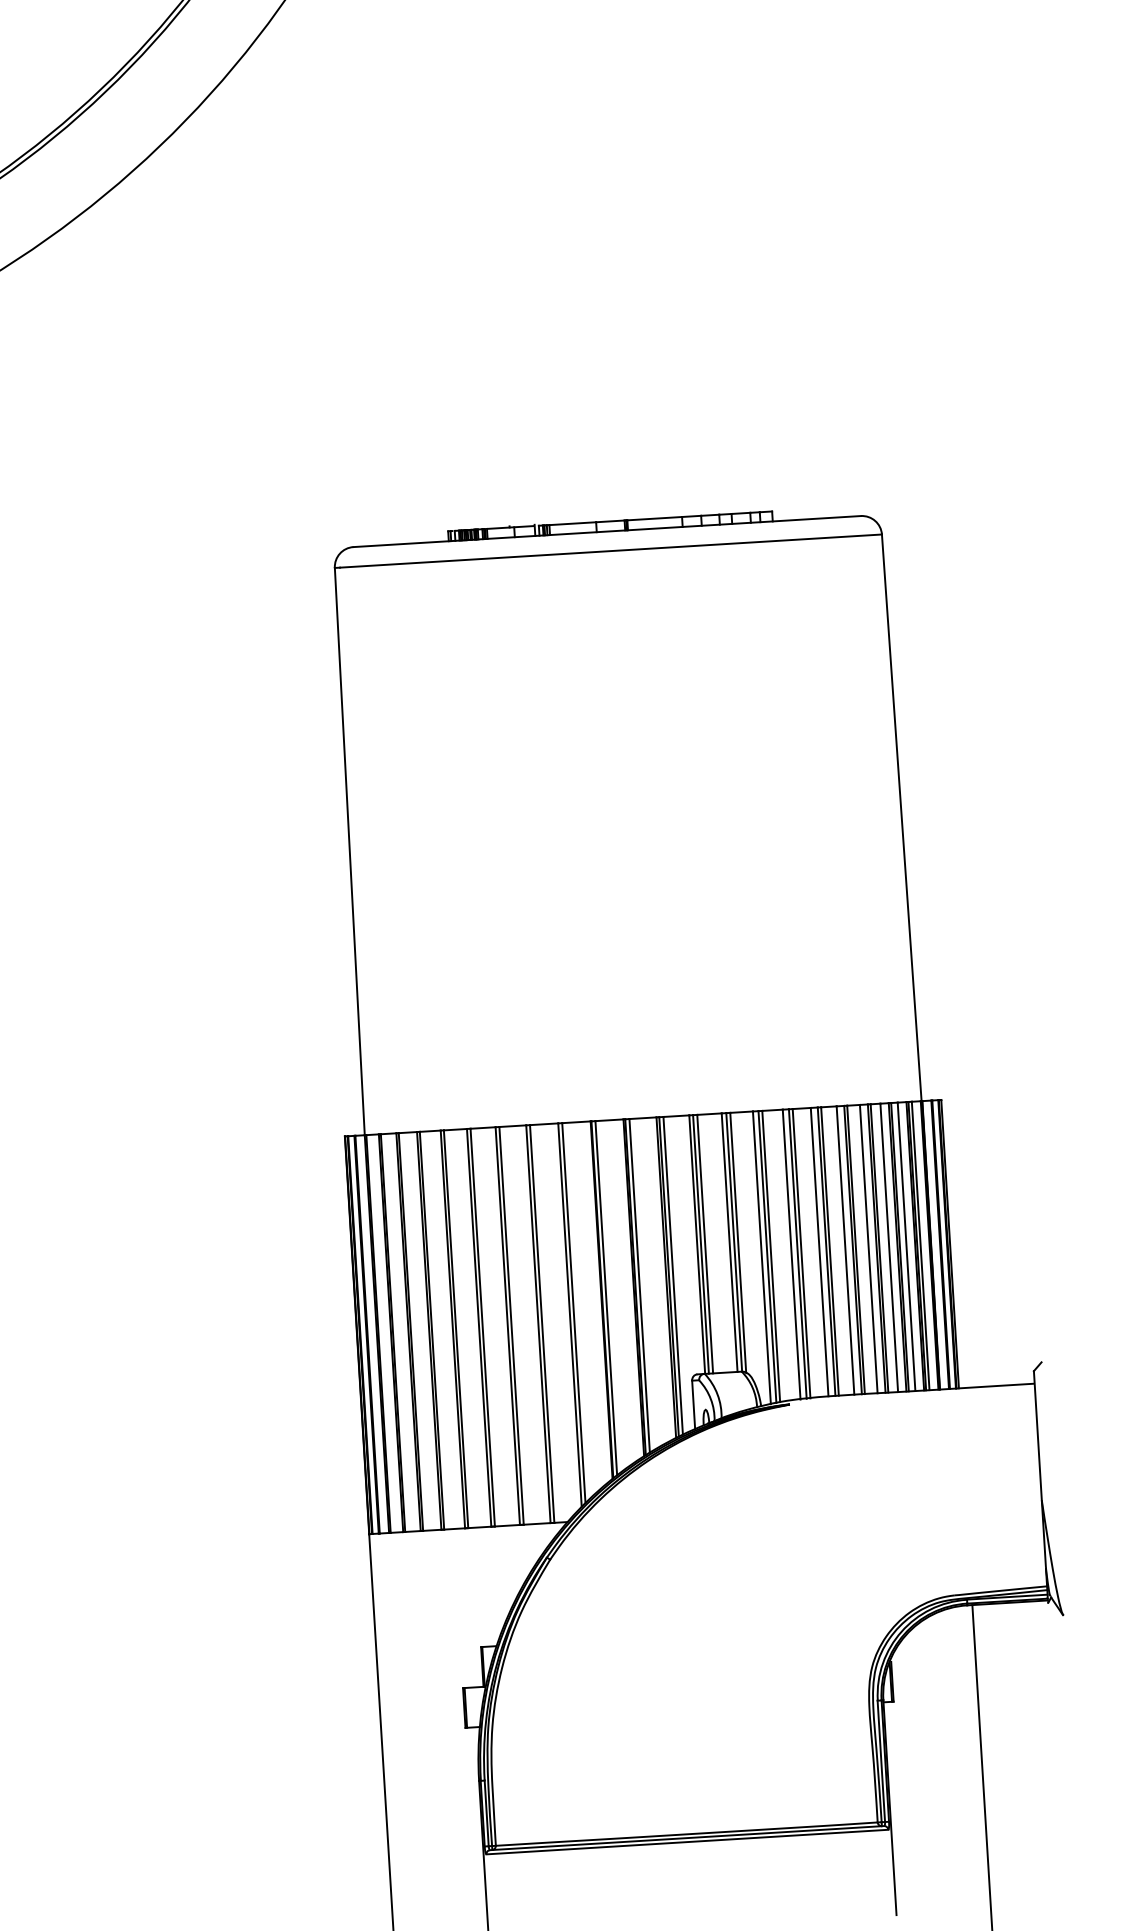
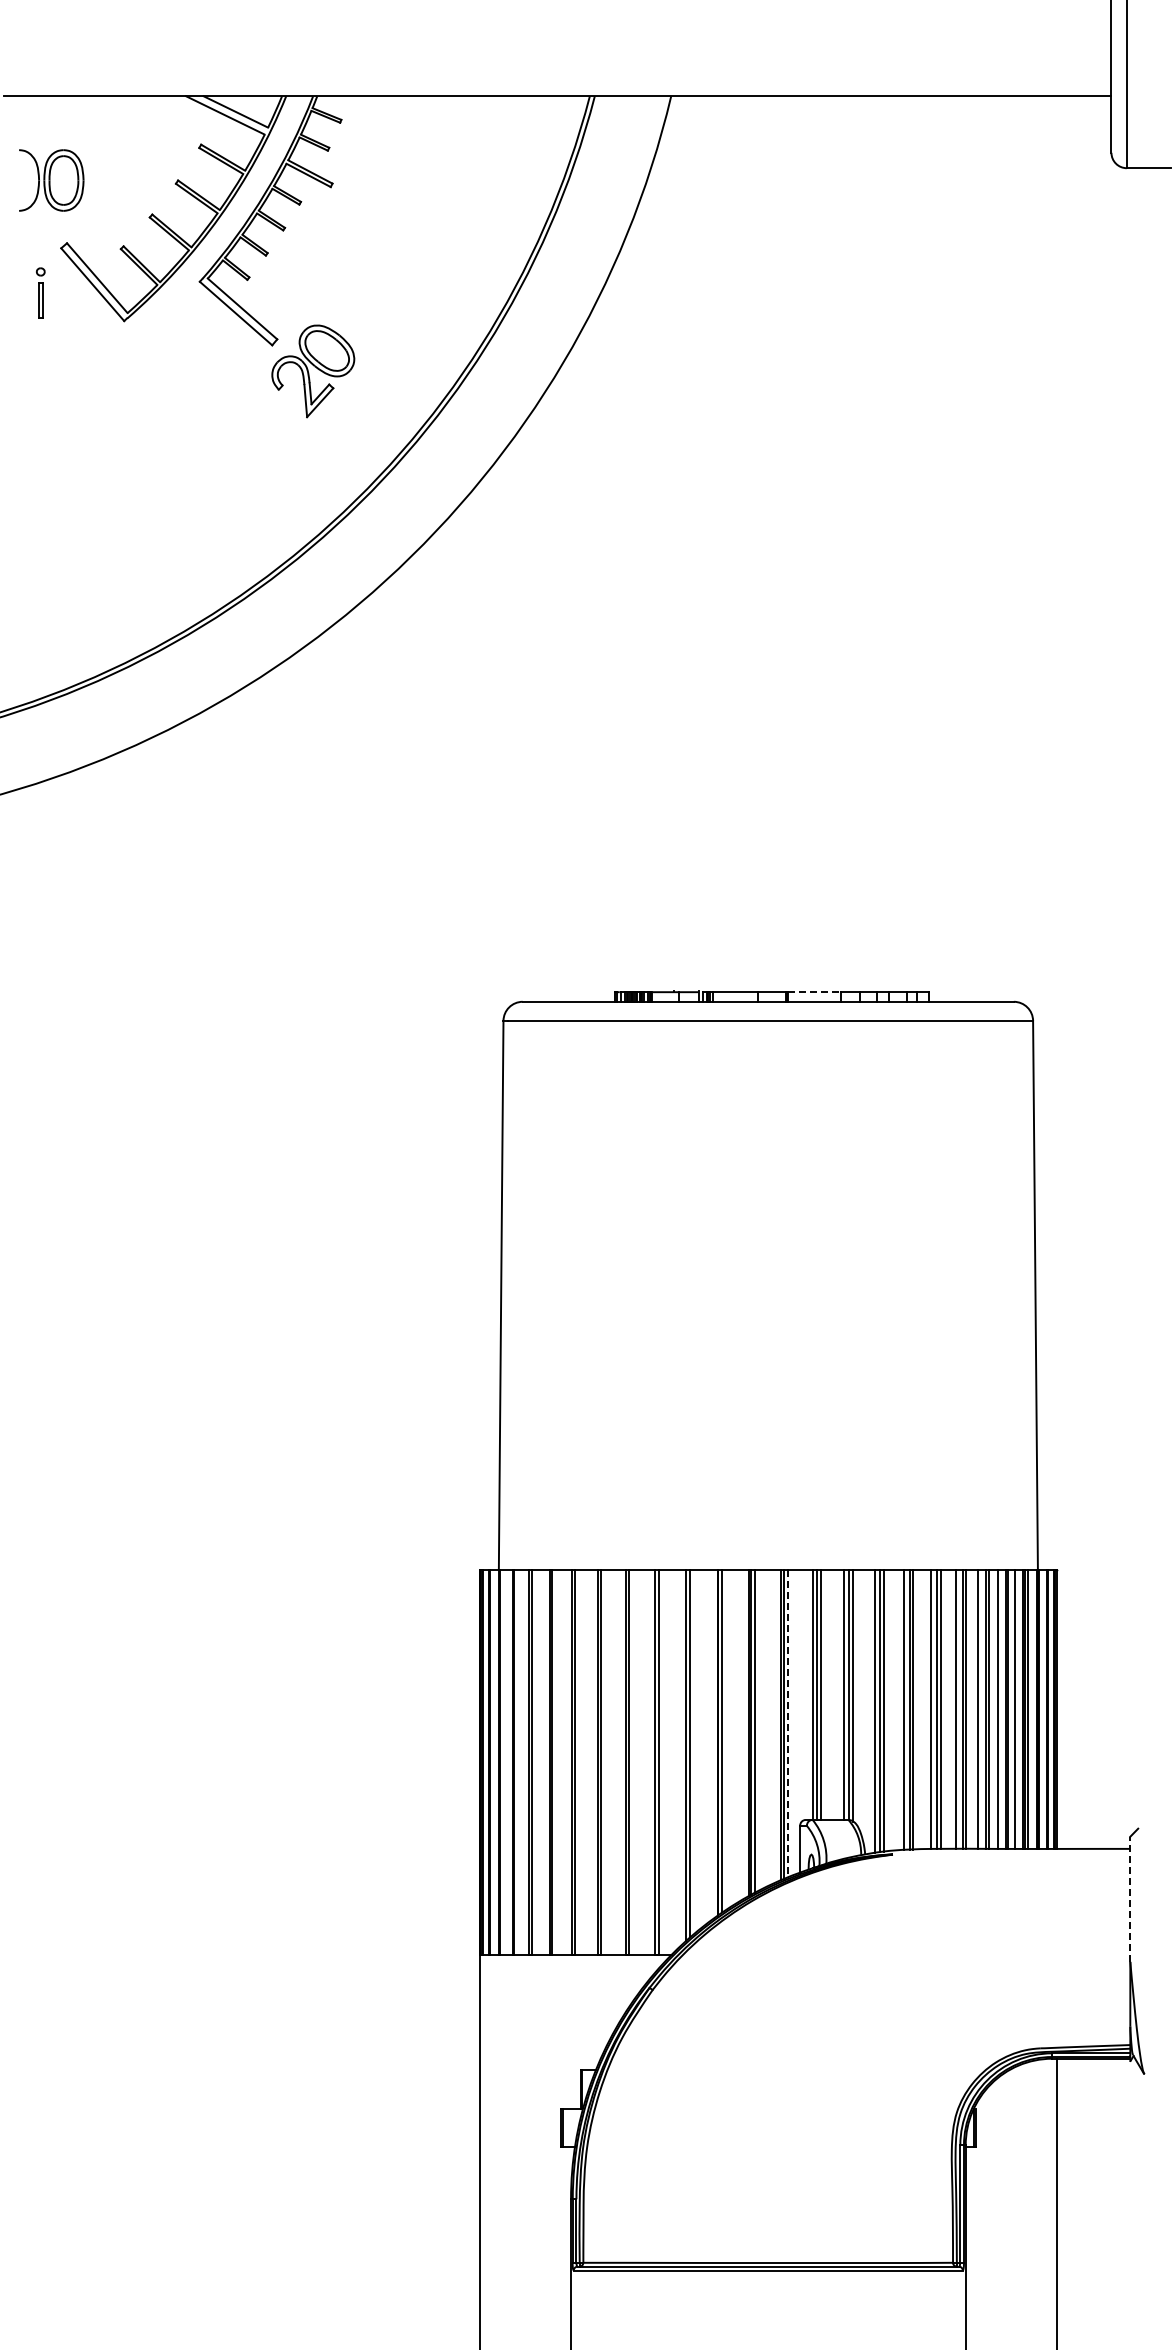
line: (655, 518) -> (815, 992), solid -> dashed
line: (673, 1275) -> (788, 1723), solid -> dashed
line: (1038, 1435) -> (1130, 1899), solid -> dashed

